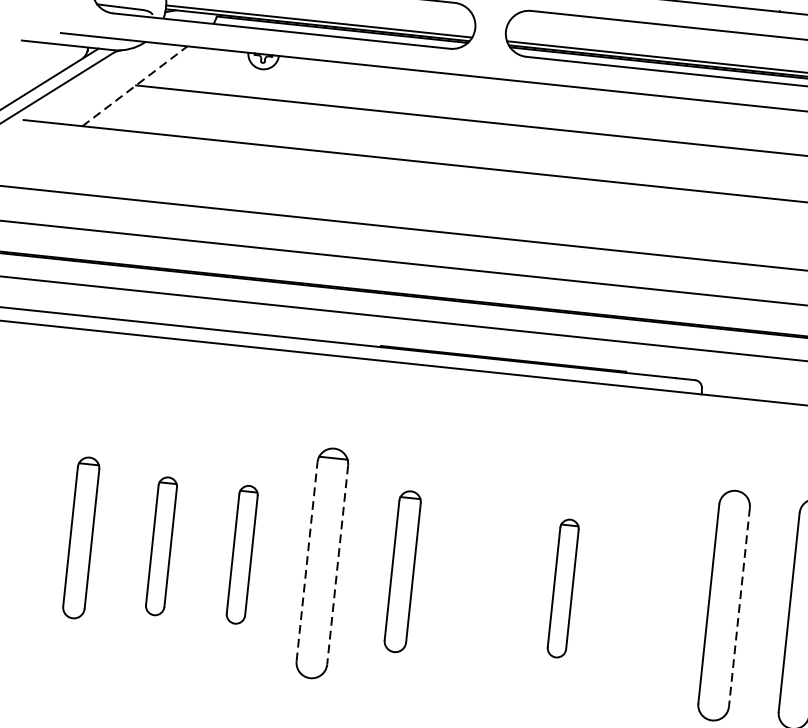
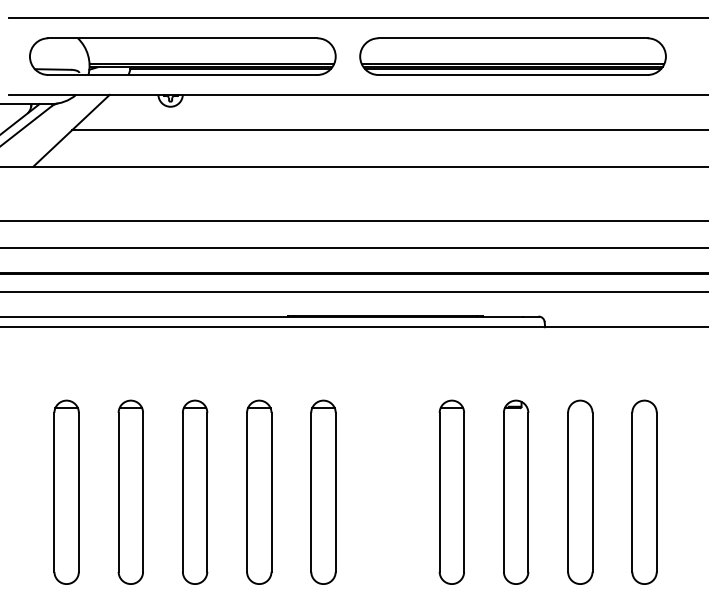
line: (134, 85) -> (71, 130), dashed -> solid
part: (81, 537) -> (66, 491), size x1.43
part: (161, 545) -> (130, 491), size x1.67
part: (242, 553) -> (195, 491), size x1.67
line: (307, 560) -> (247, 491), dashed -> solid
line: (337, 565) -> (271, 492), dashed -> solid
part: (402, 570) -> (323, 491), size x1.43
part: (563, 587) -> (451, 491), size x1.67
part: (644, 596) -> (516, 491), added
line: (739, 607) -> (592, 492), dashed -> solid

